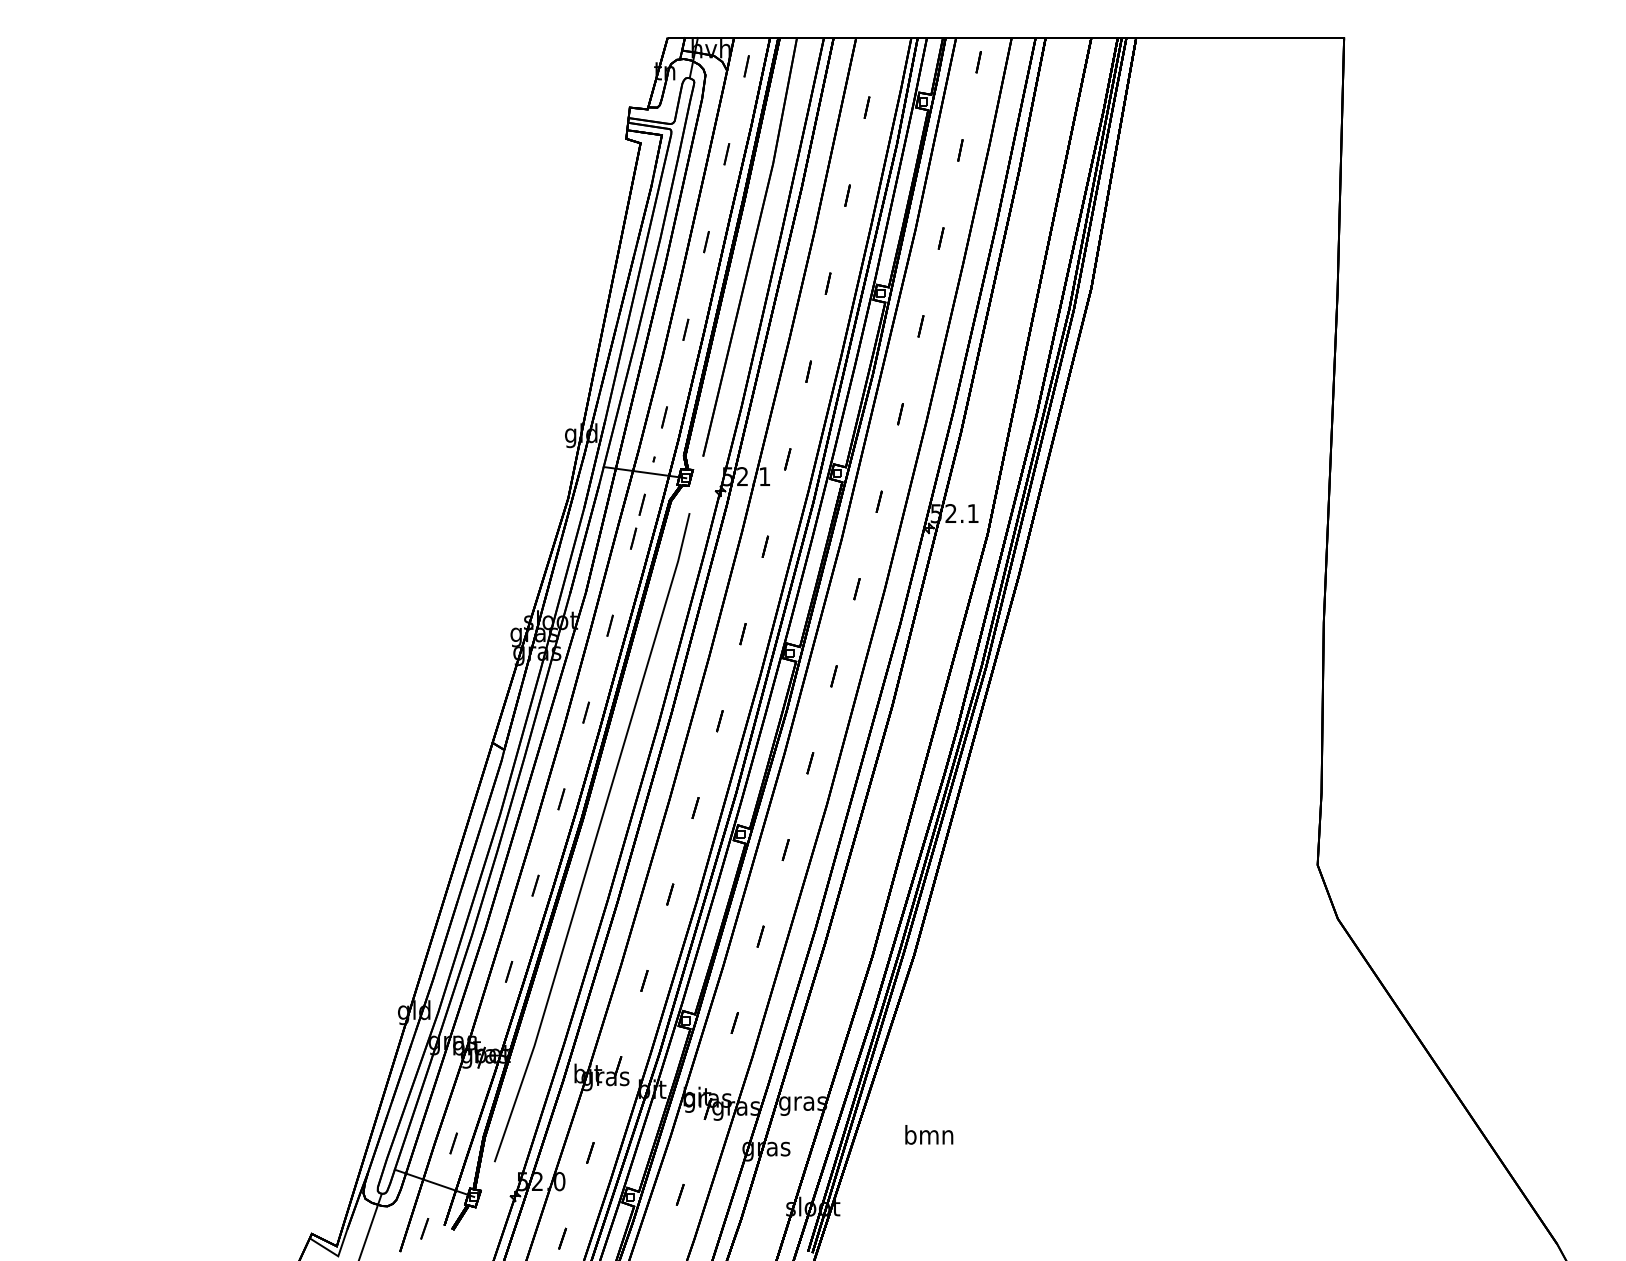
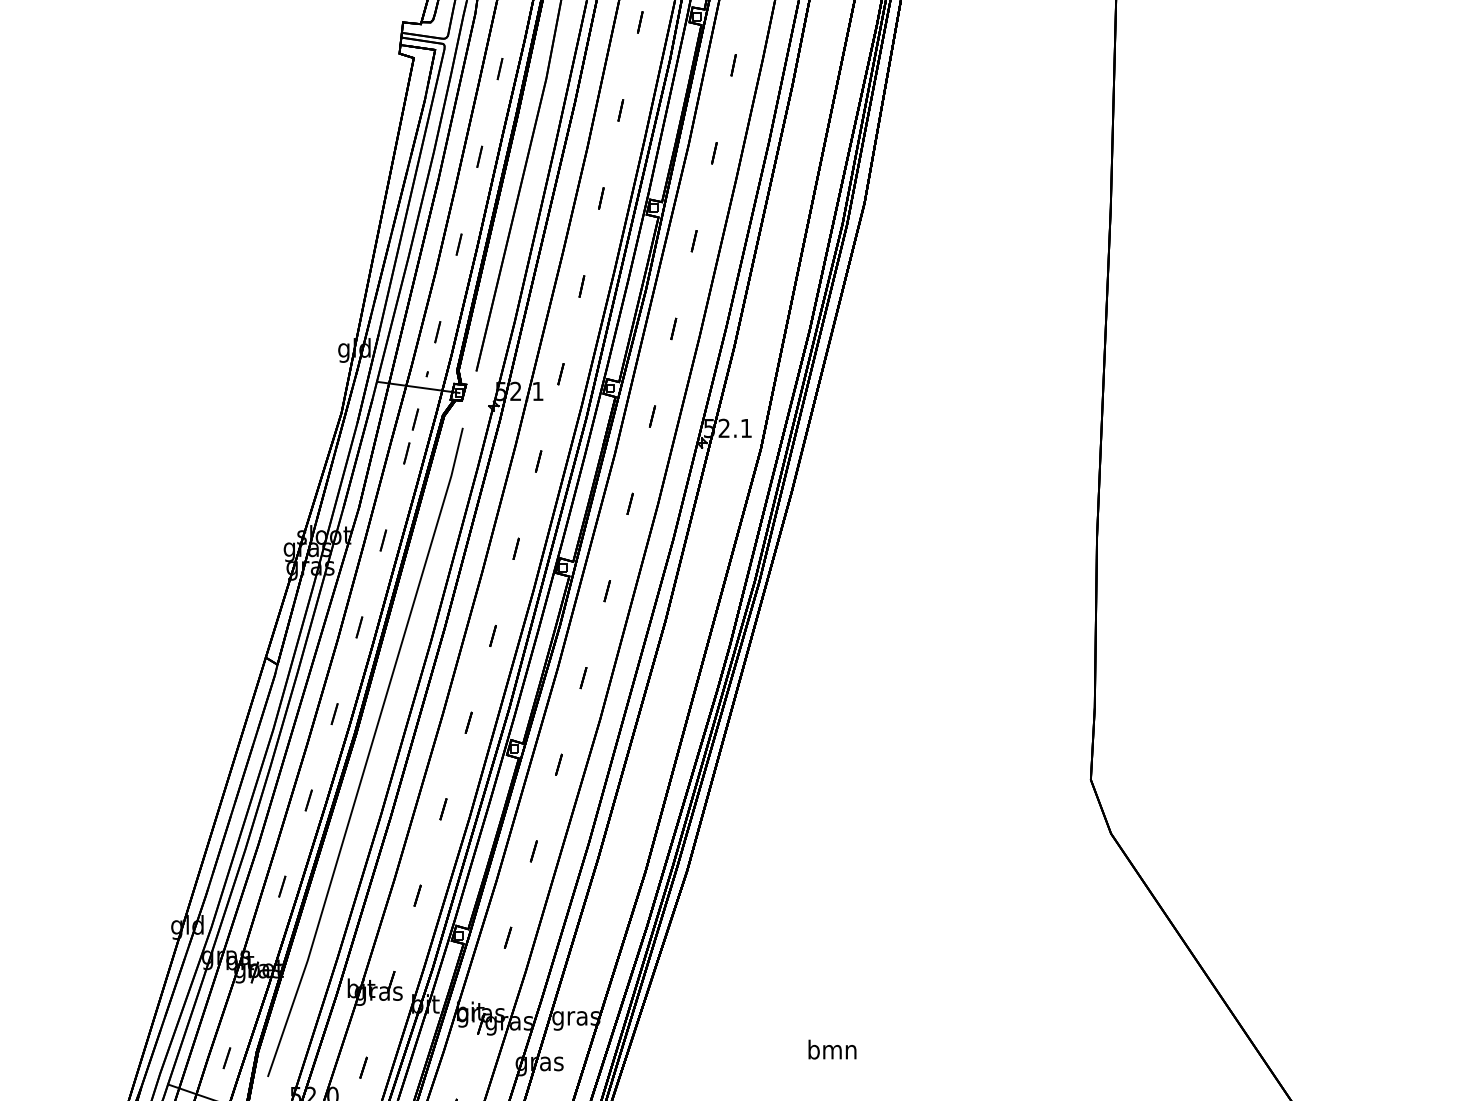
text: (929, 1134) -> (832, 1049), moved

